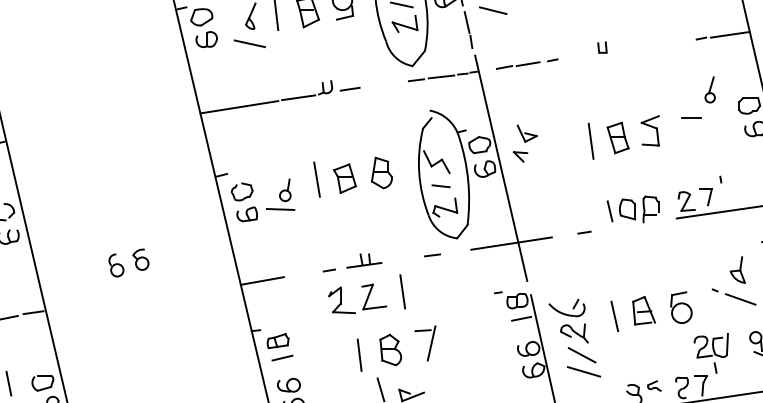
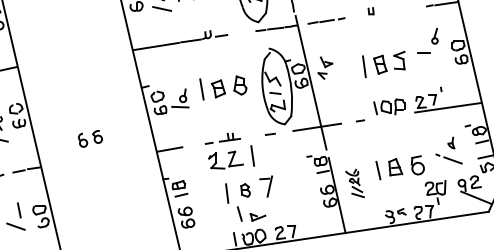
part: (738, 269) -> (451, 142), size x0.7
part: (574, 338) -> (354, 183), size x0.6
part: (390, 350) -> (245, 190), size x0.7

